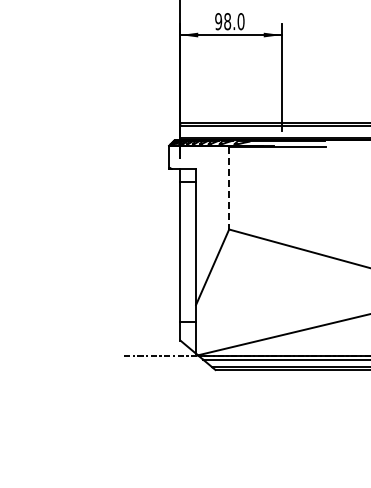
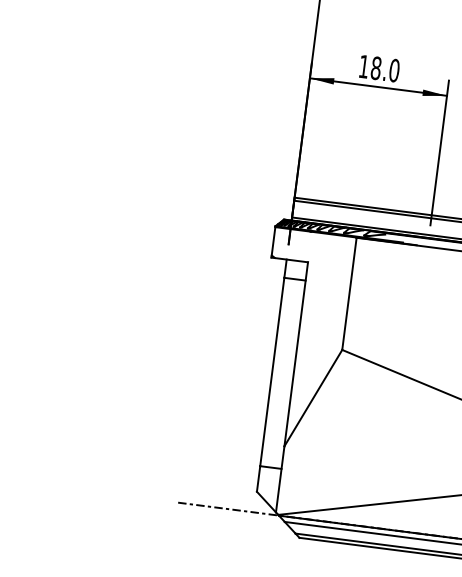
text: (218, 21) -> (363, 66), 98.0 -> 18.0
line: (229, 188) -> (349, 294), dashed -> solid

